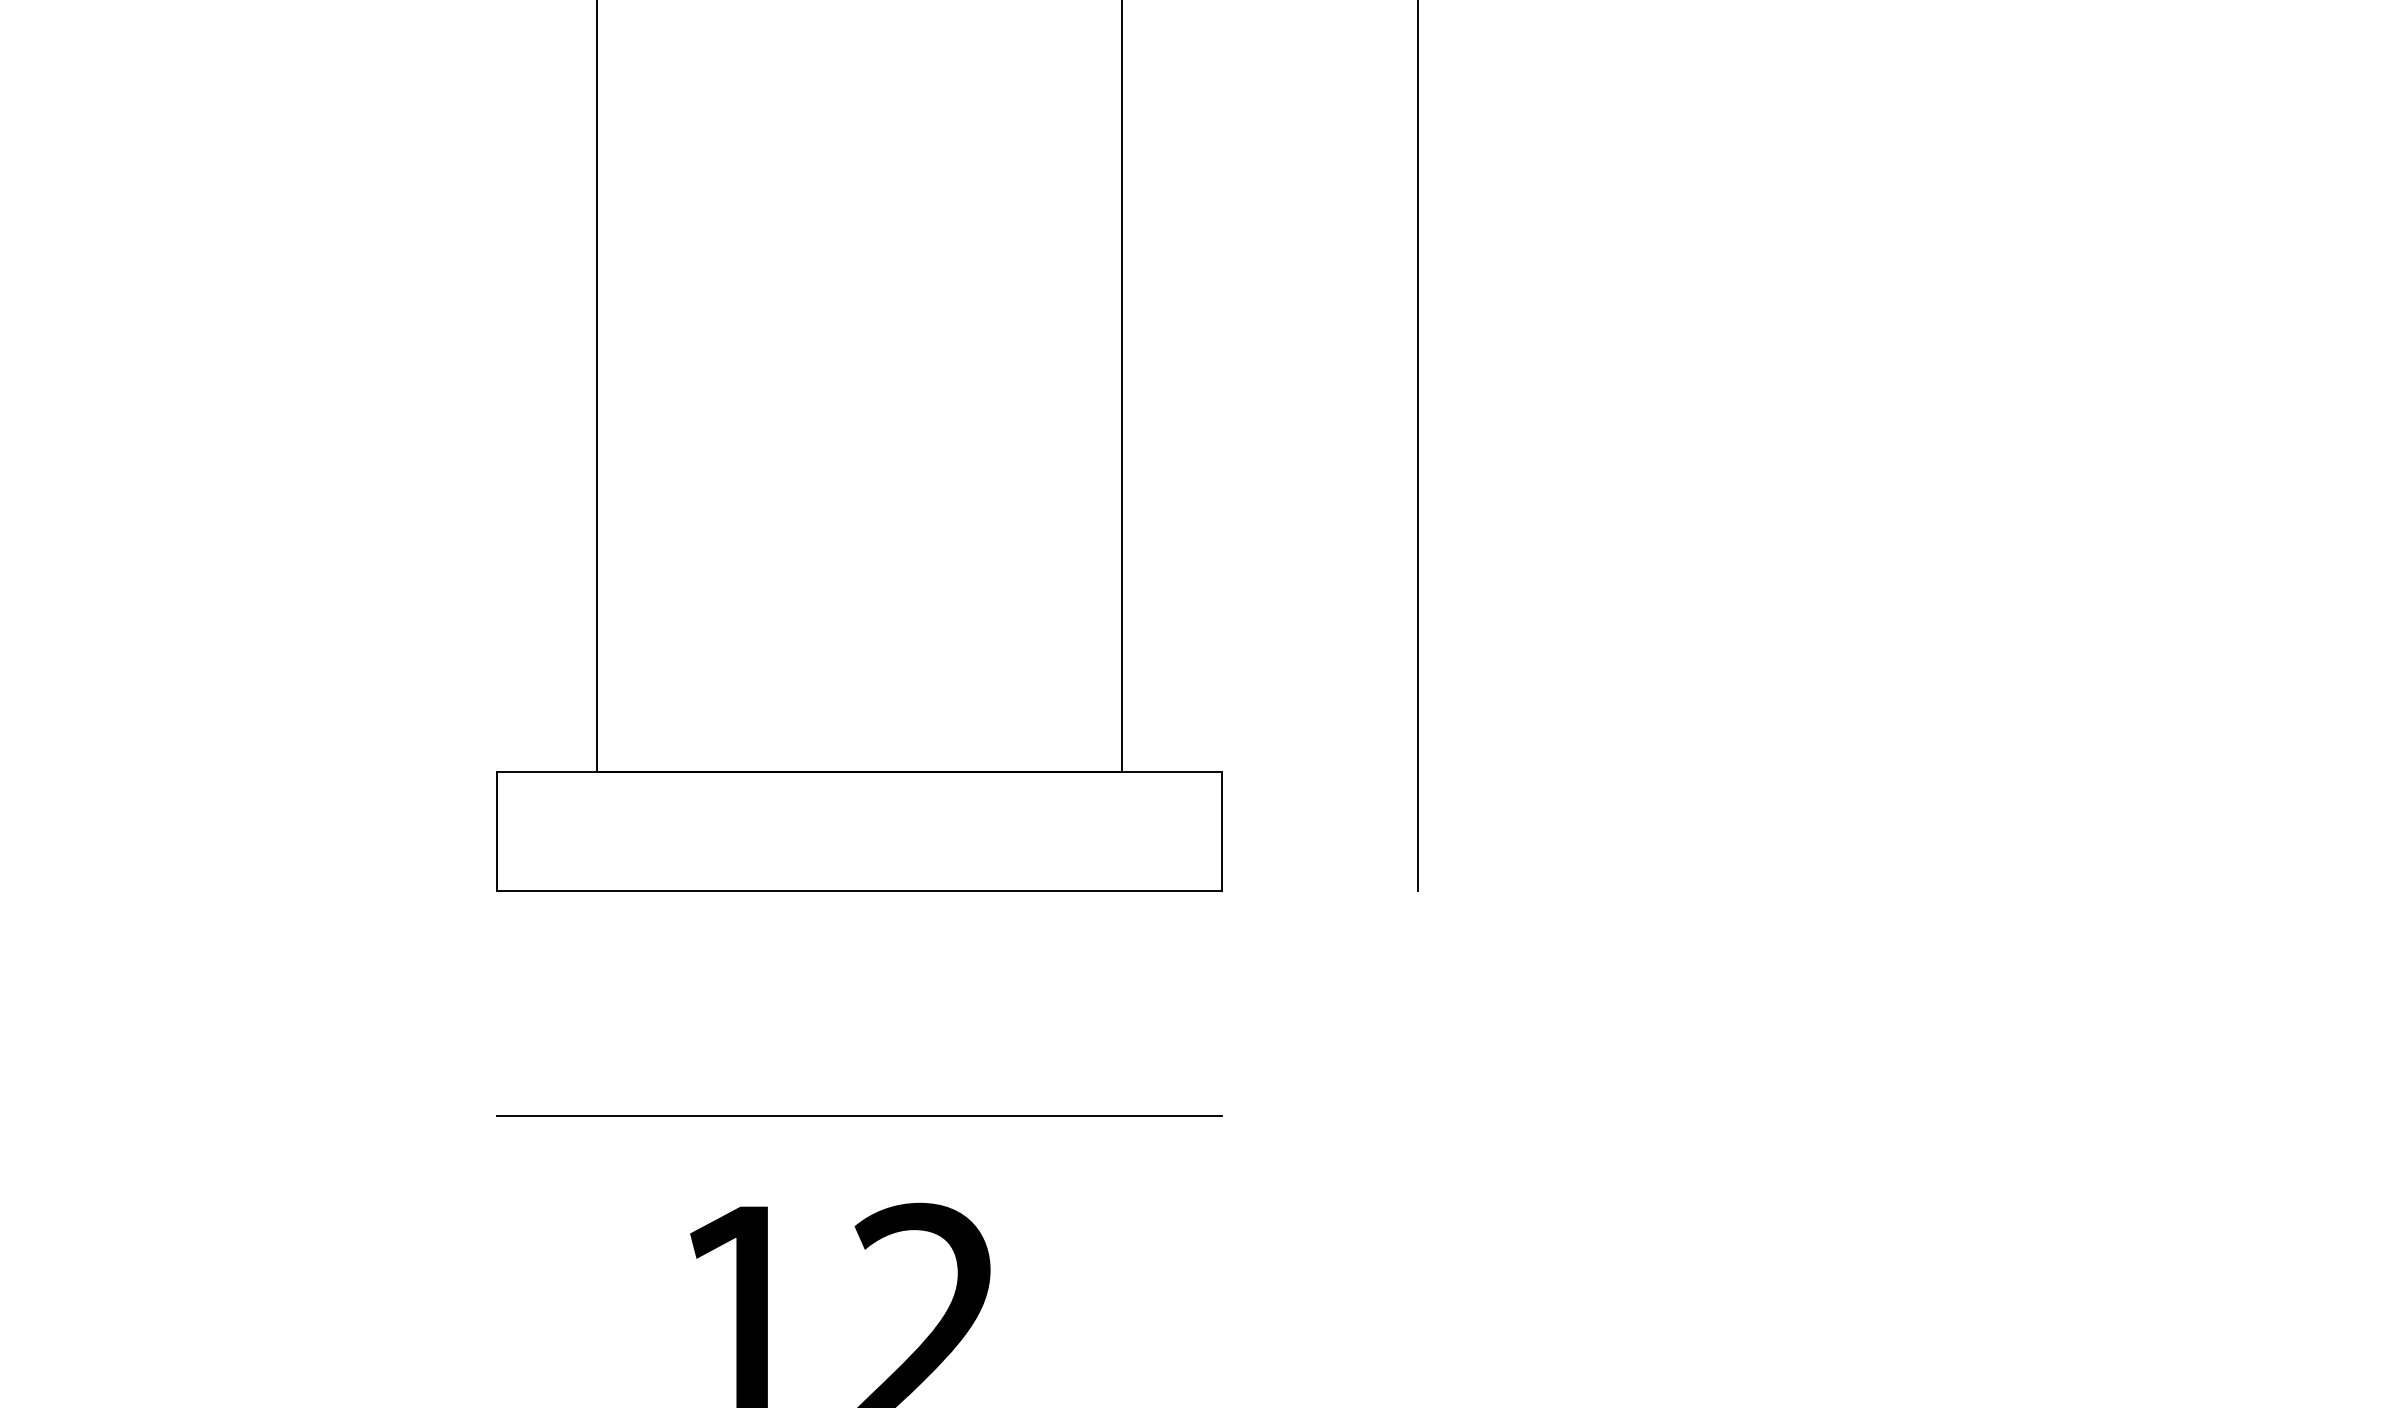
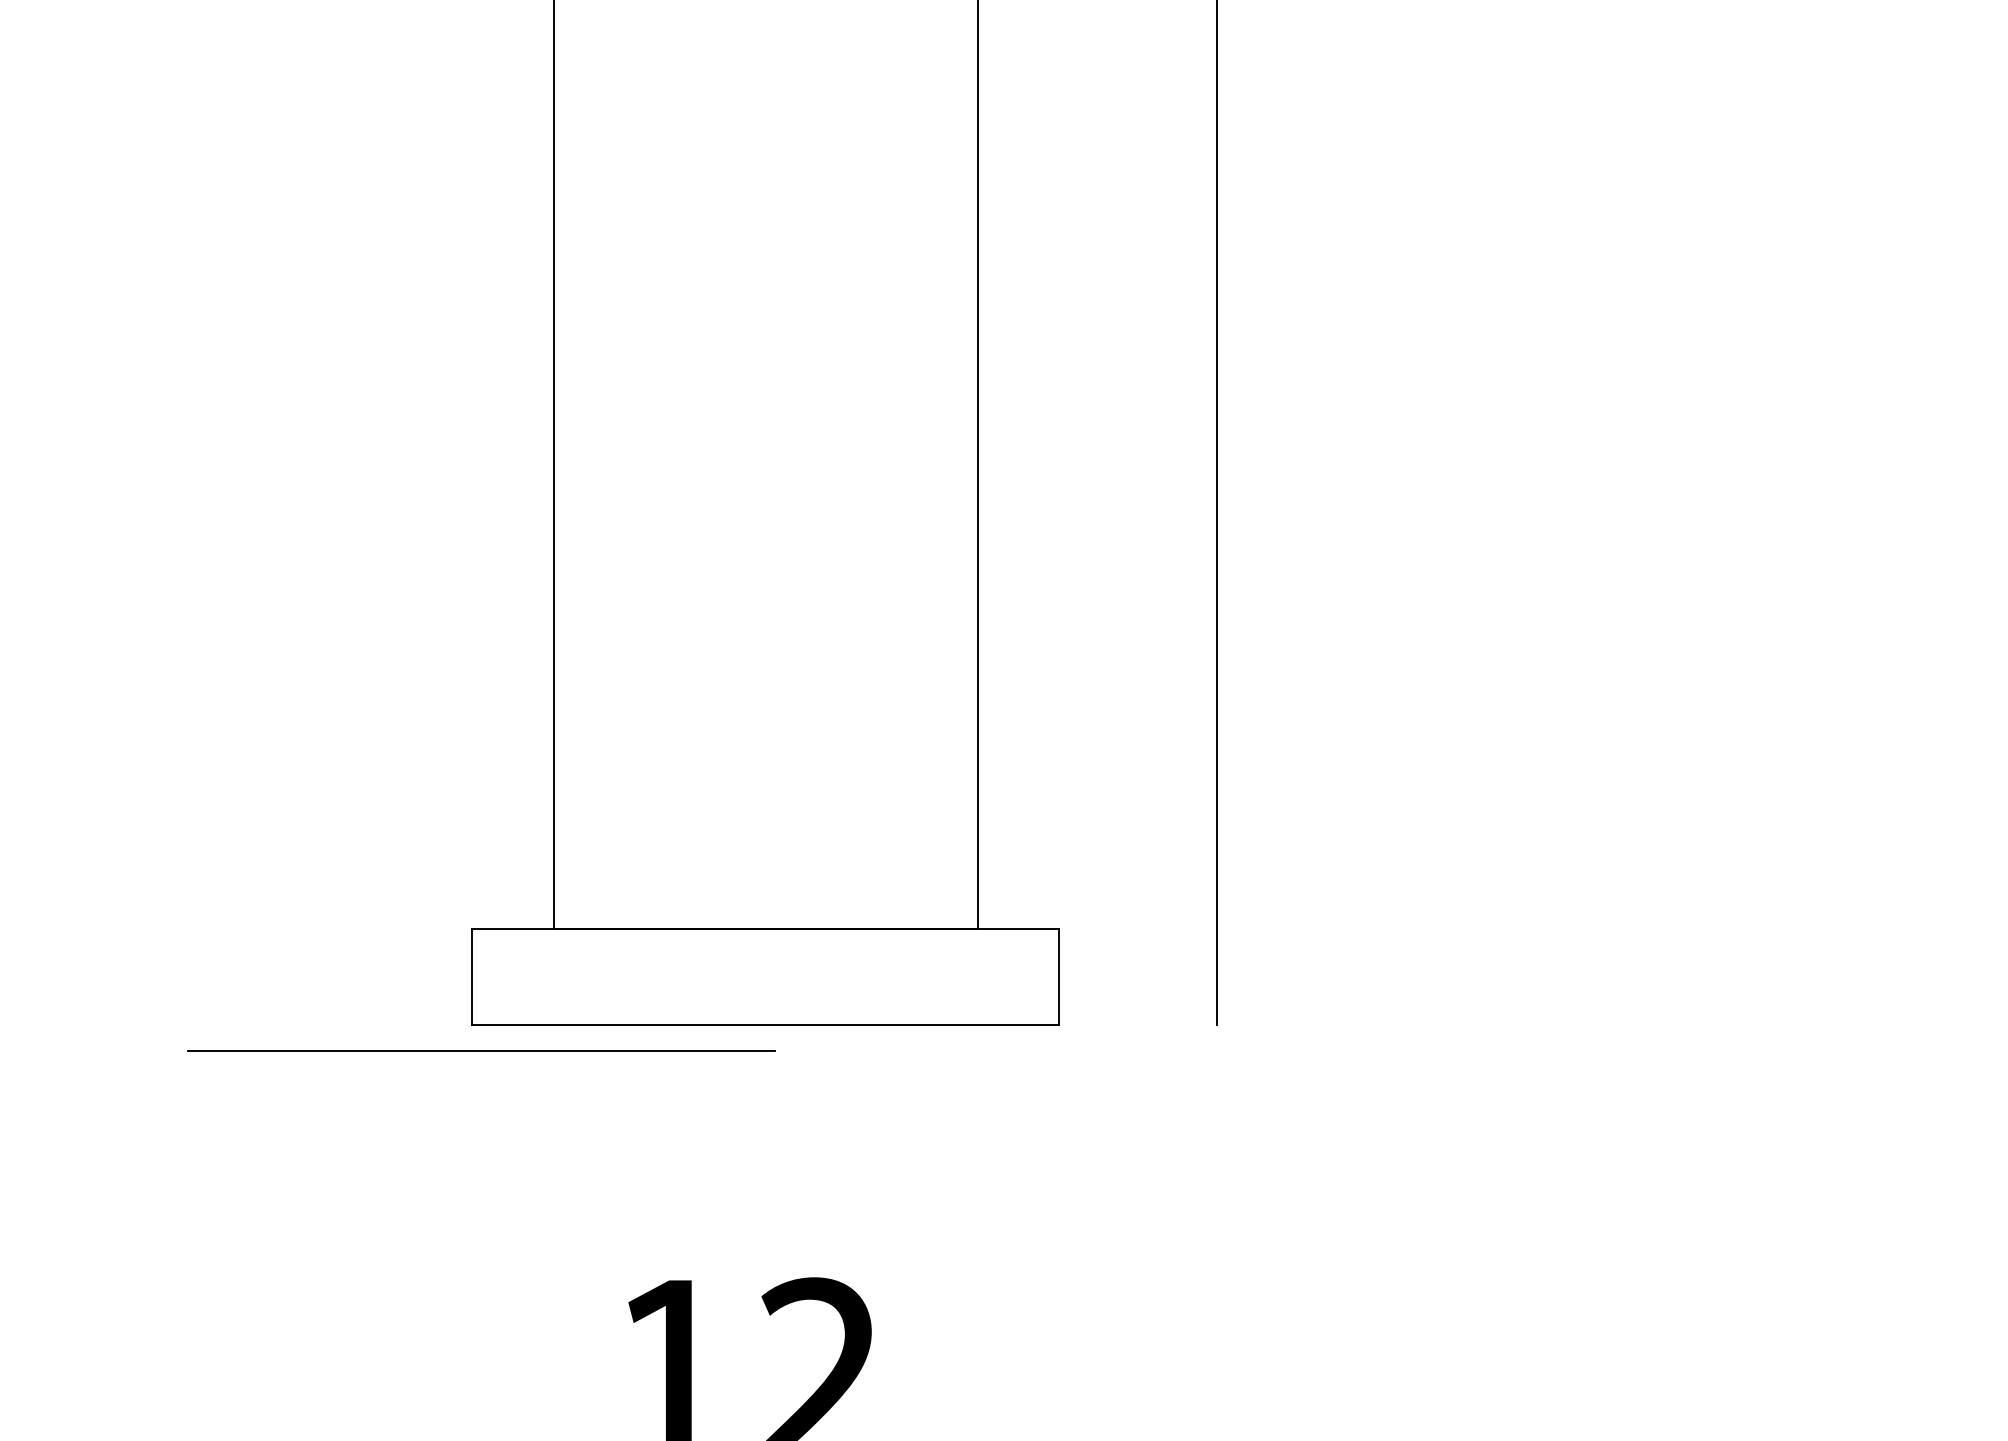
line: (859, 1115) -> (481, 1050), moved

